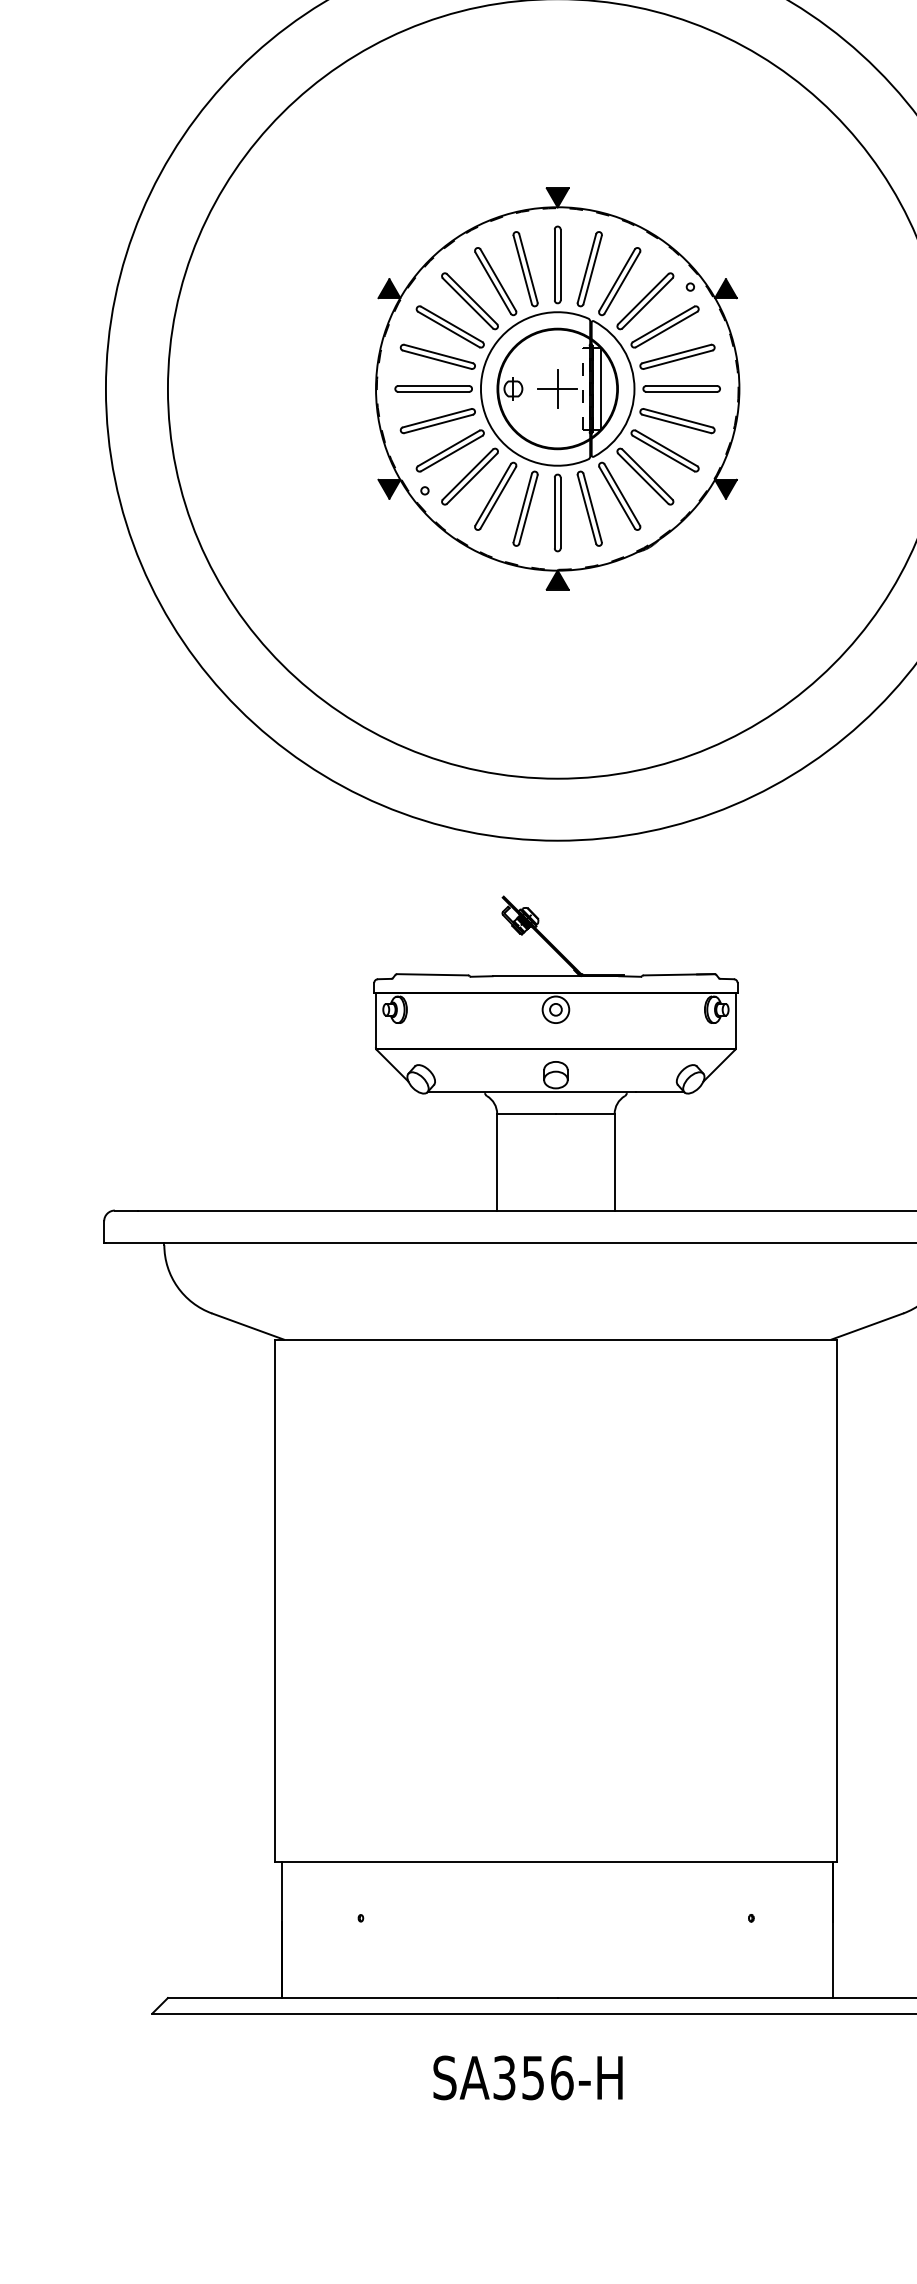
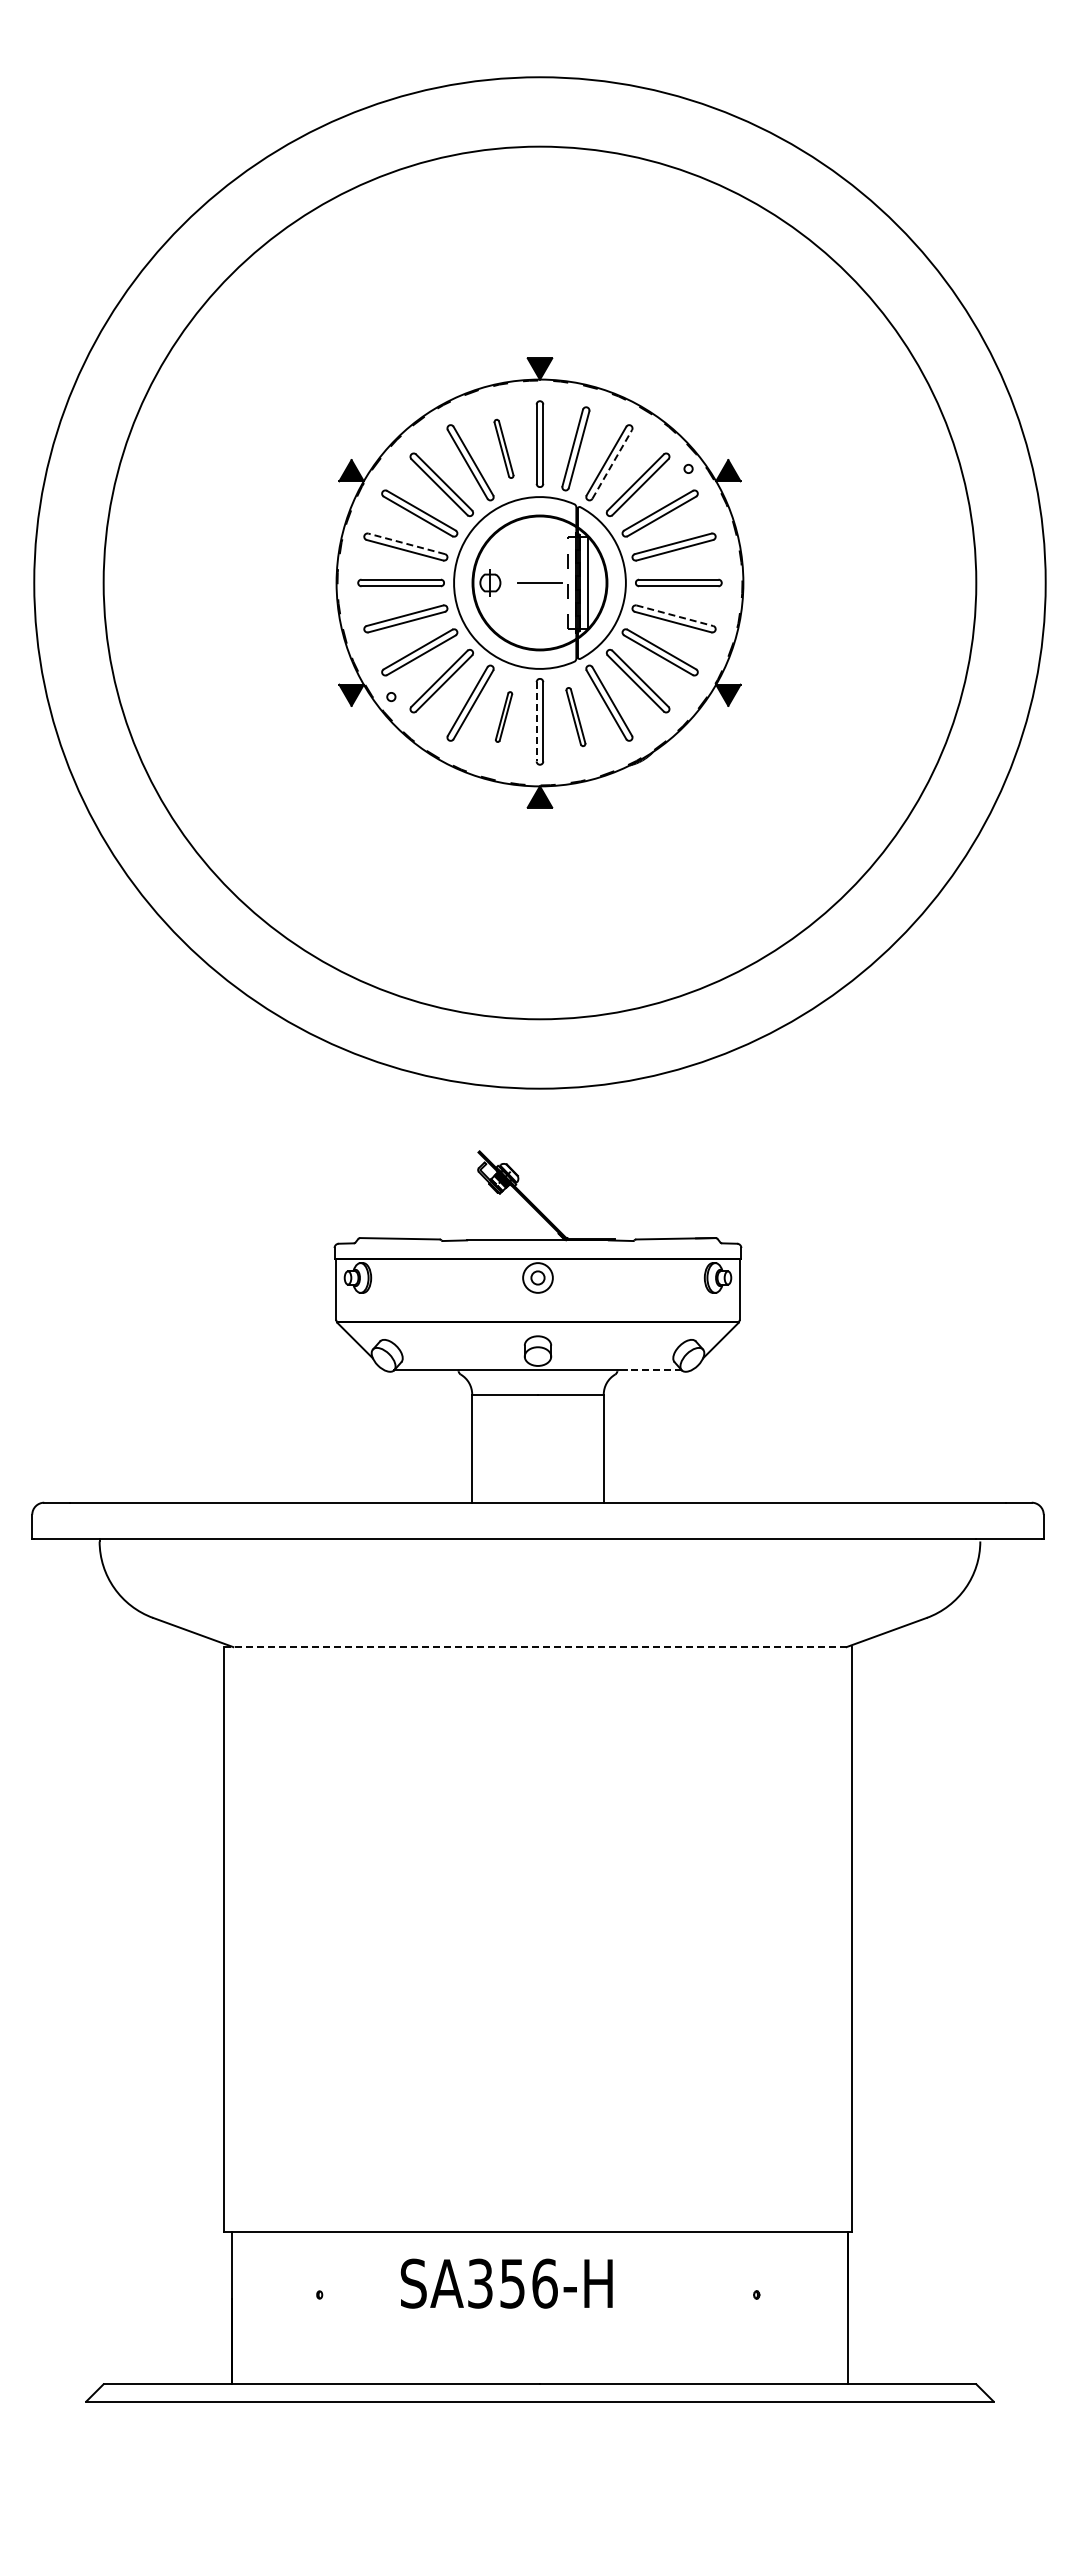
part: (525, 268) -> (503, 448), size x0.7
line: (622, 283) -> (612, 464), solid -> dashed
line: (438, 353) -> (406, 543), solid -> dashed
line: (557, 388) -> (539, 582), removed
line: (677, 418) -> (674, 615), solid -> dashed
part: (525, 508) -> (503, 716), size x0.6
part: (589, 508) -> (575, 716), size x0.7
line: (554, 512) -> (536, 721), solid -> dashed
line: (659, 1092) -> (653, 1370), solid -> dashed
line: (556, 1339) -> (538, 1647), solid -> dashed
text: (527, 2077) -> (506, 2283), moved

